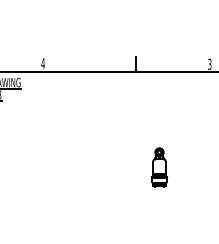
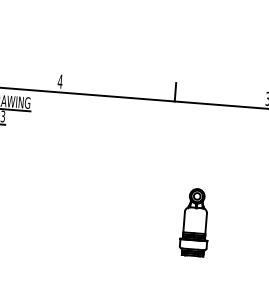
part: (159, 167) -> (195, 222), size x1.4

